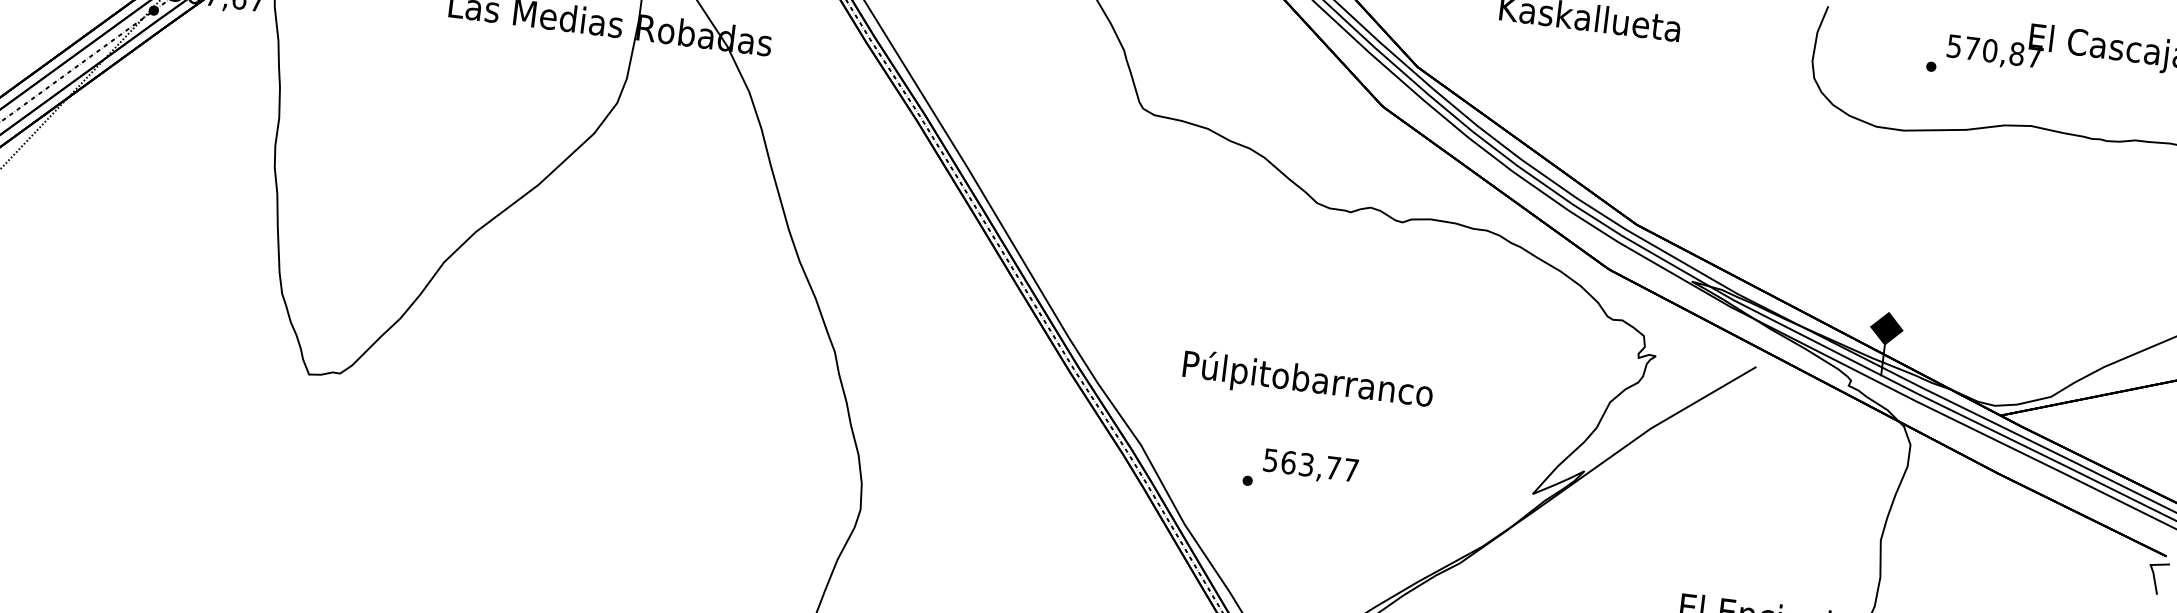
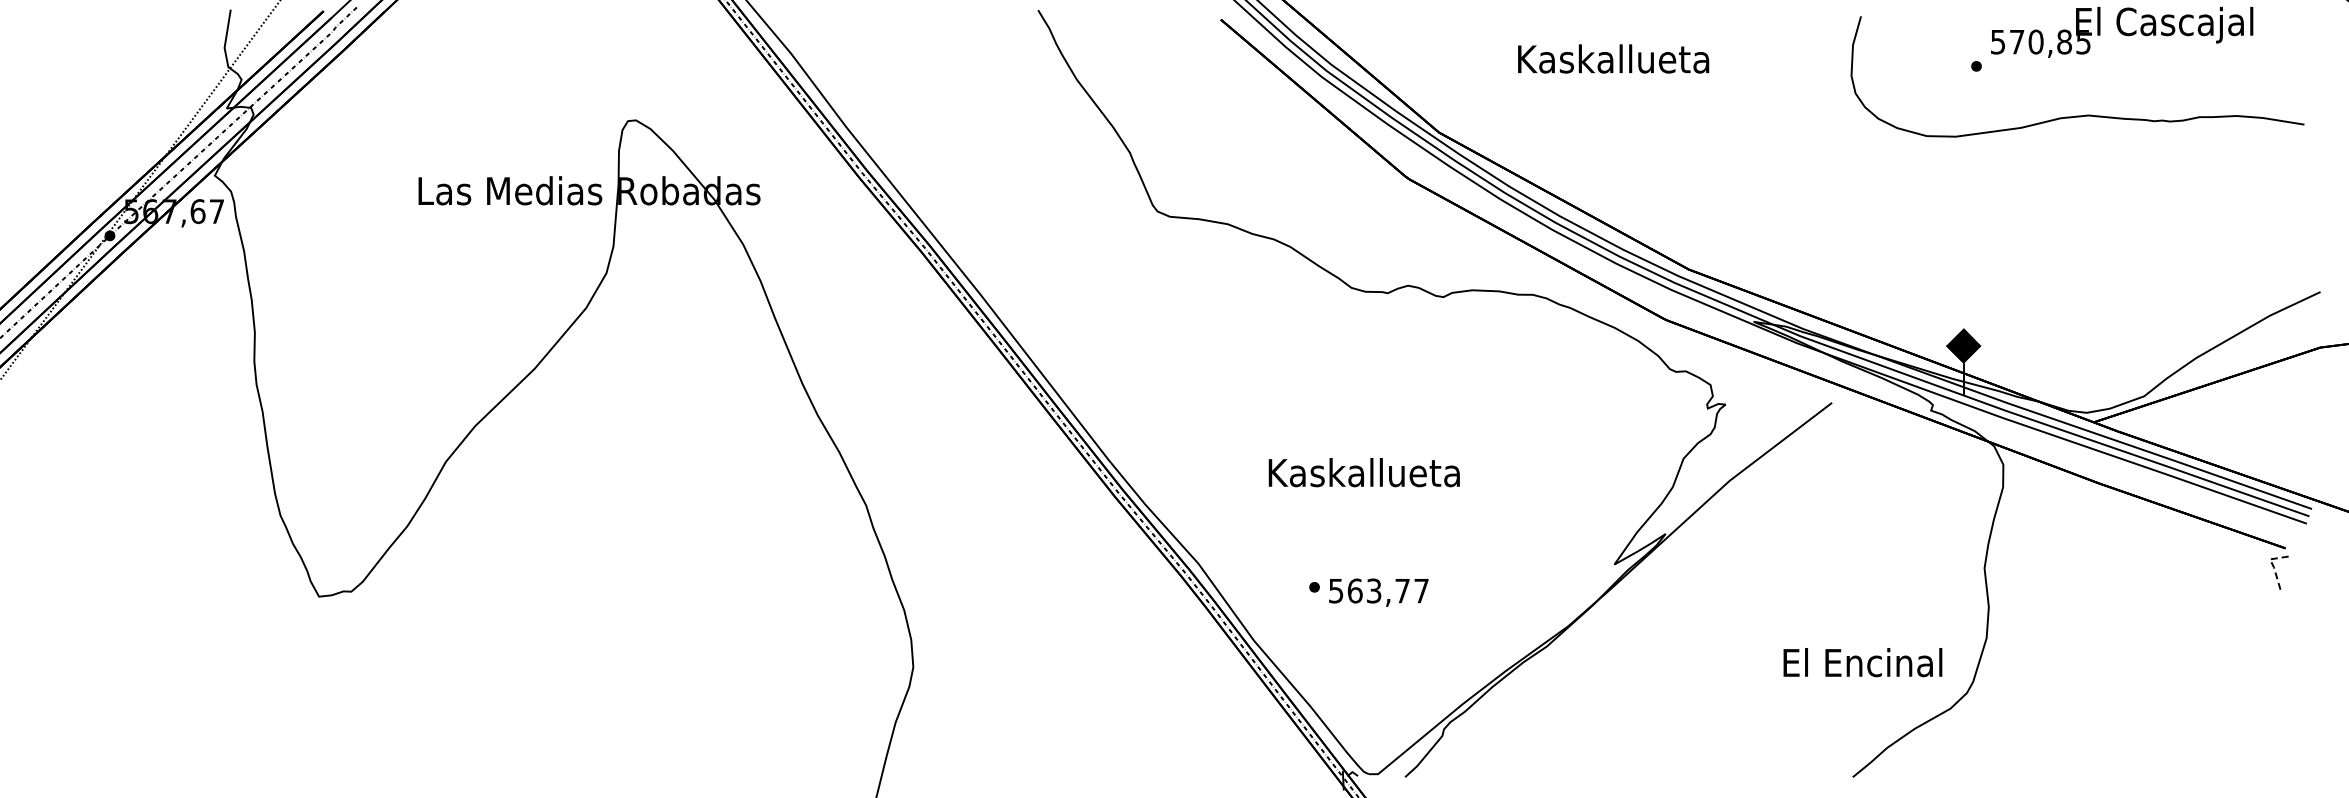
text: (2034, 56) -> (2083, 42), 570,87 -> 570,85
text: (1307, 381) -> (1364, 475), Púlpitobarranco -> Kaskallueta
text: (1310, 466) -> (1378, 592), moved
line: (2152, 570) -> (2272, 564), solid -> dashed

